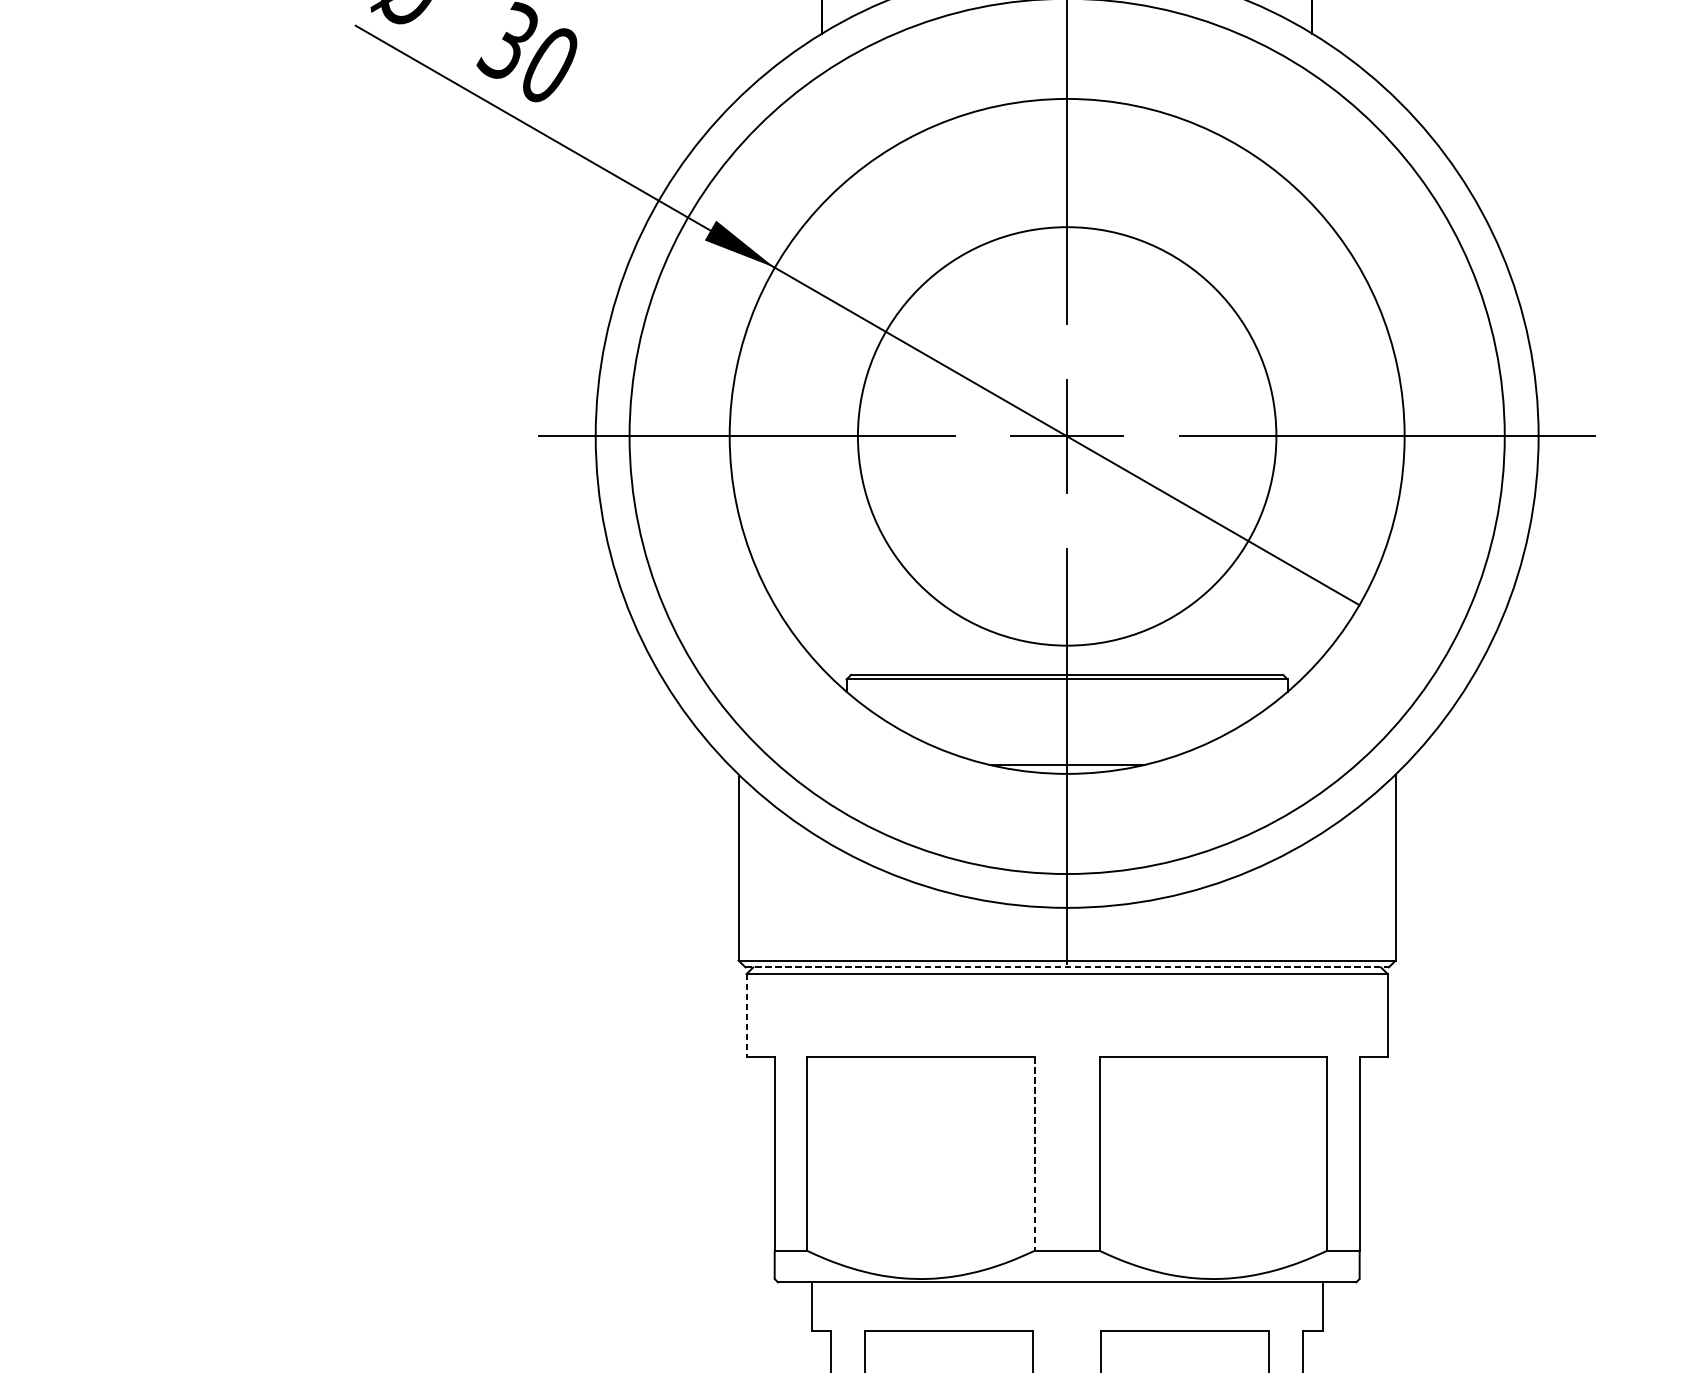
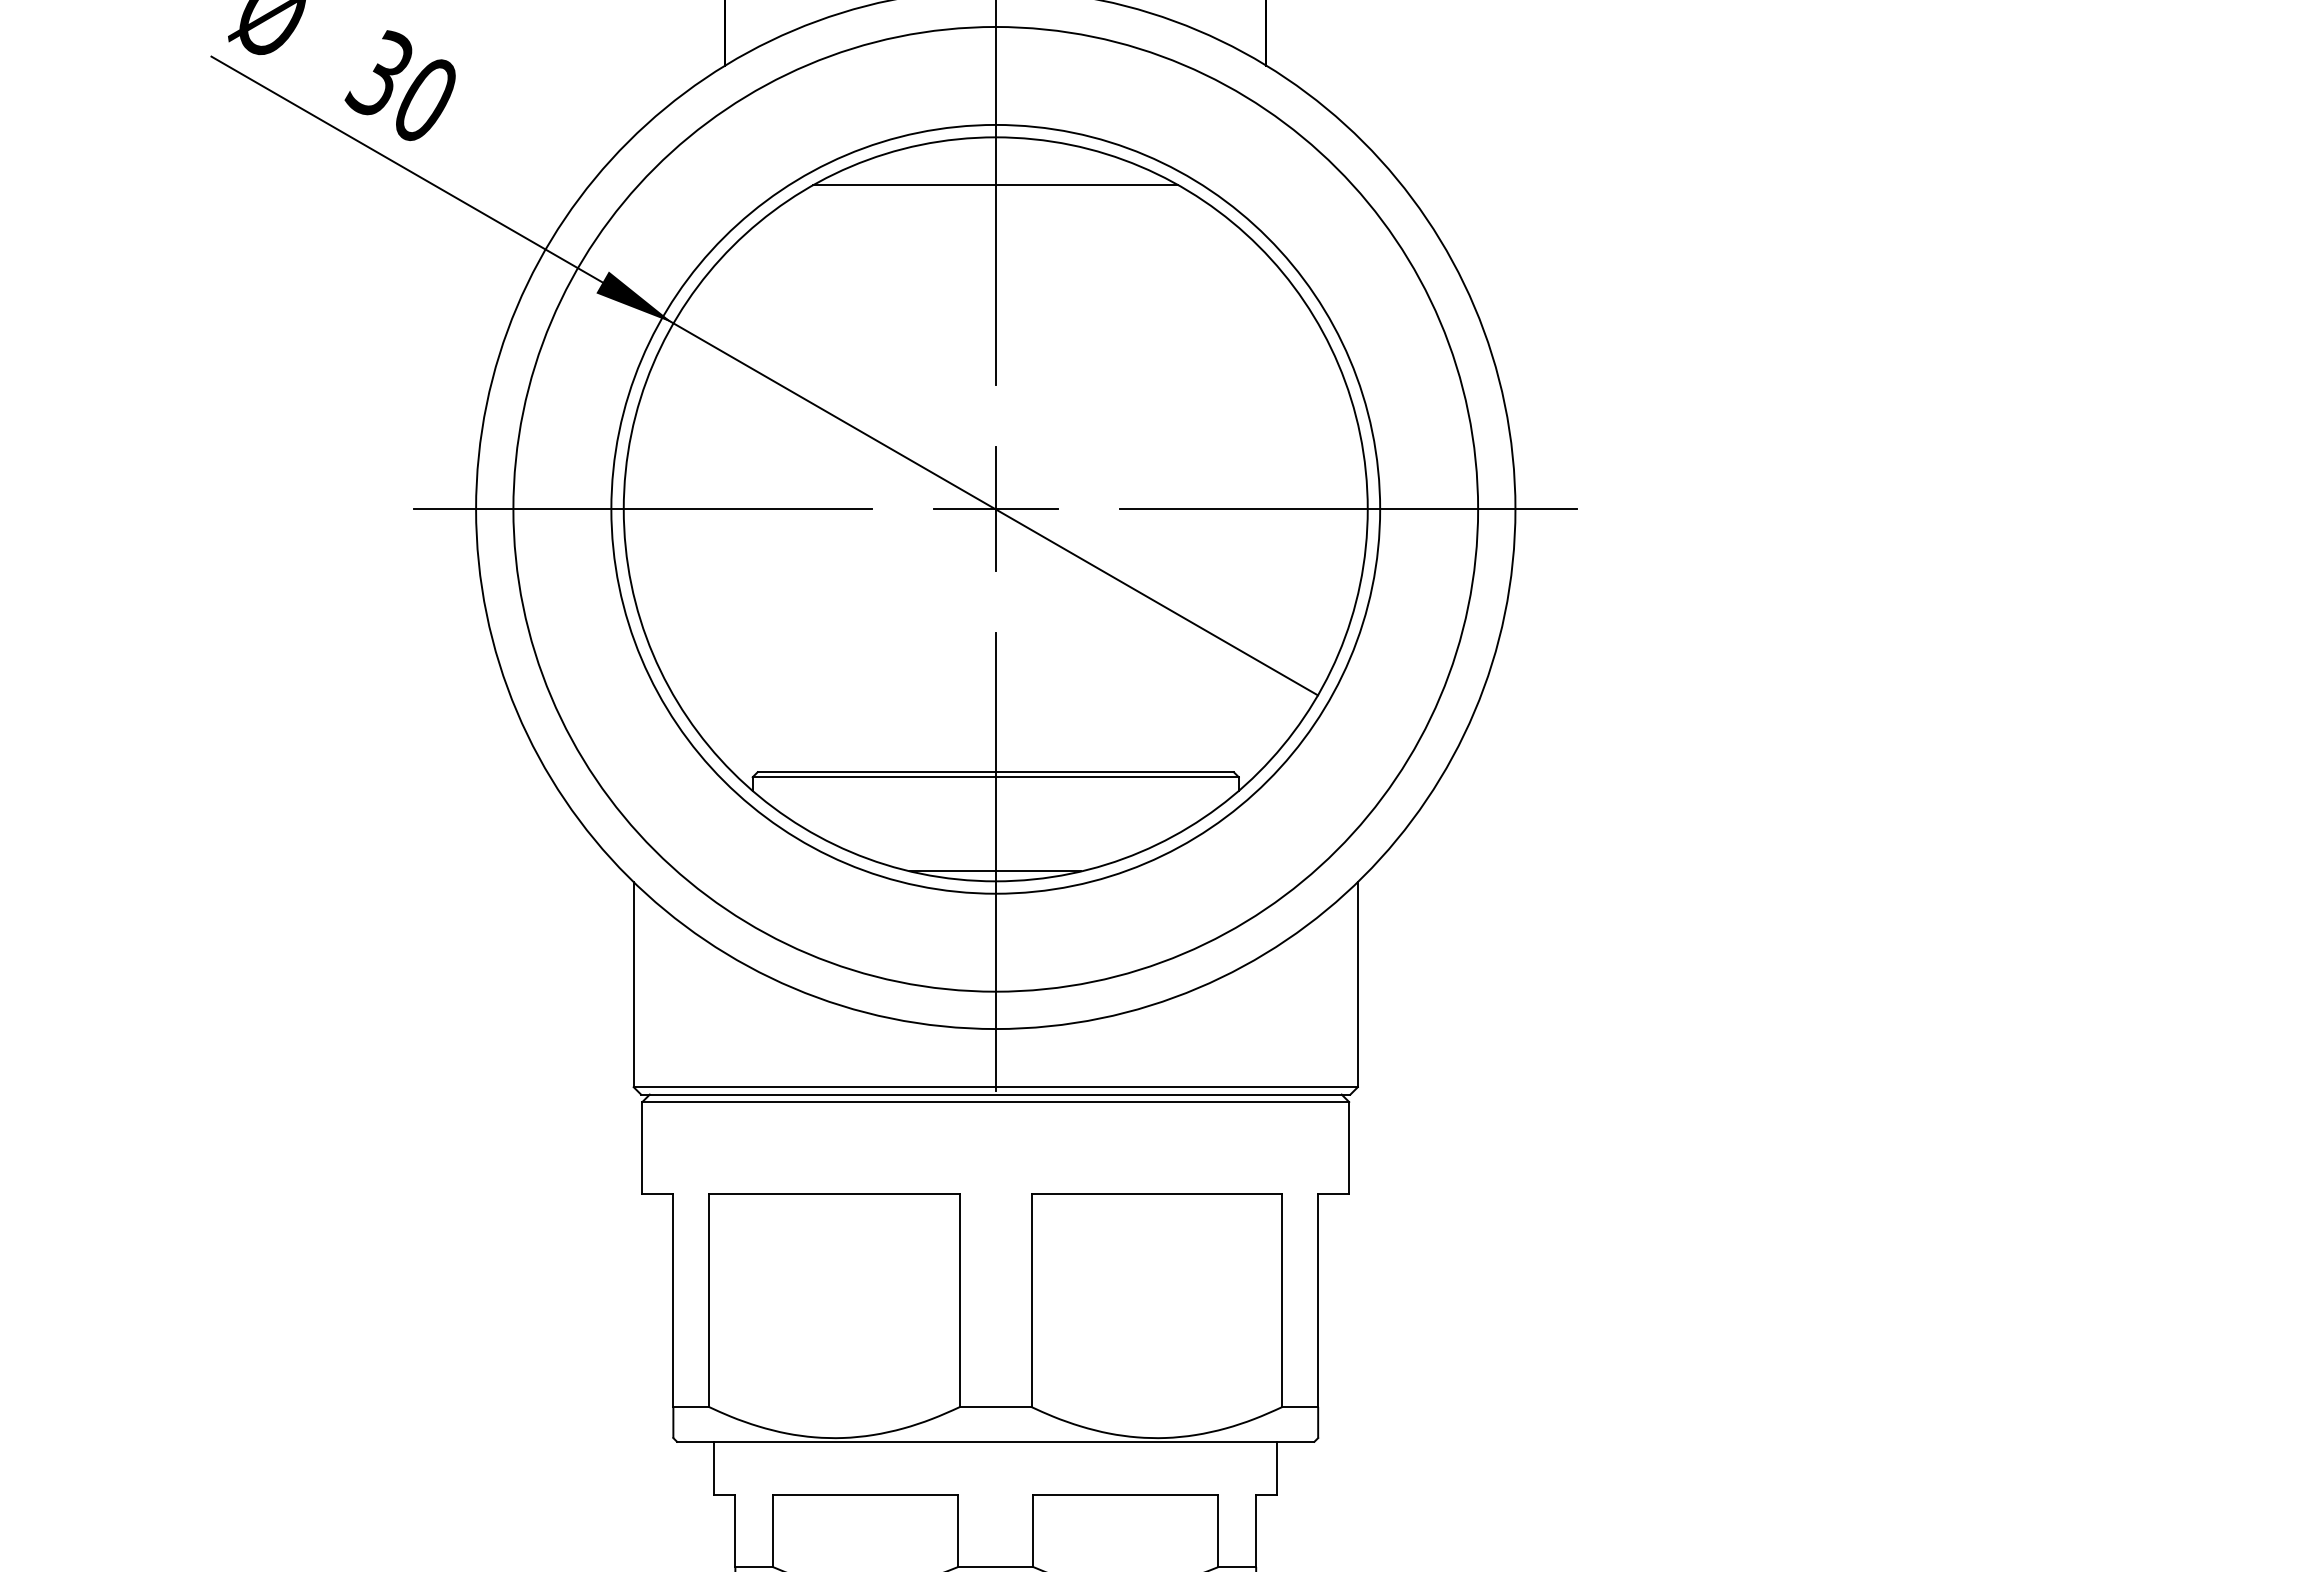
line: (1066, 142) -> (995, 185), added
circle: (1066, 435) -> (995, 508), size x1.67
line: (1066, 967) -> (995, 1094), dashed -> solid
line: (746, 1015) -> (642, 1147), dashed -> solid
line: (1034, 1154) -> (959, 1300), dashed -> solid

